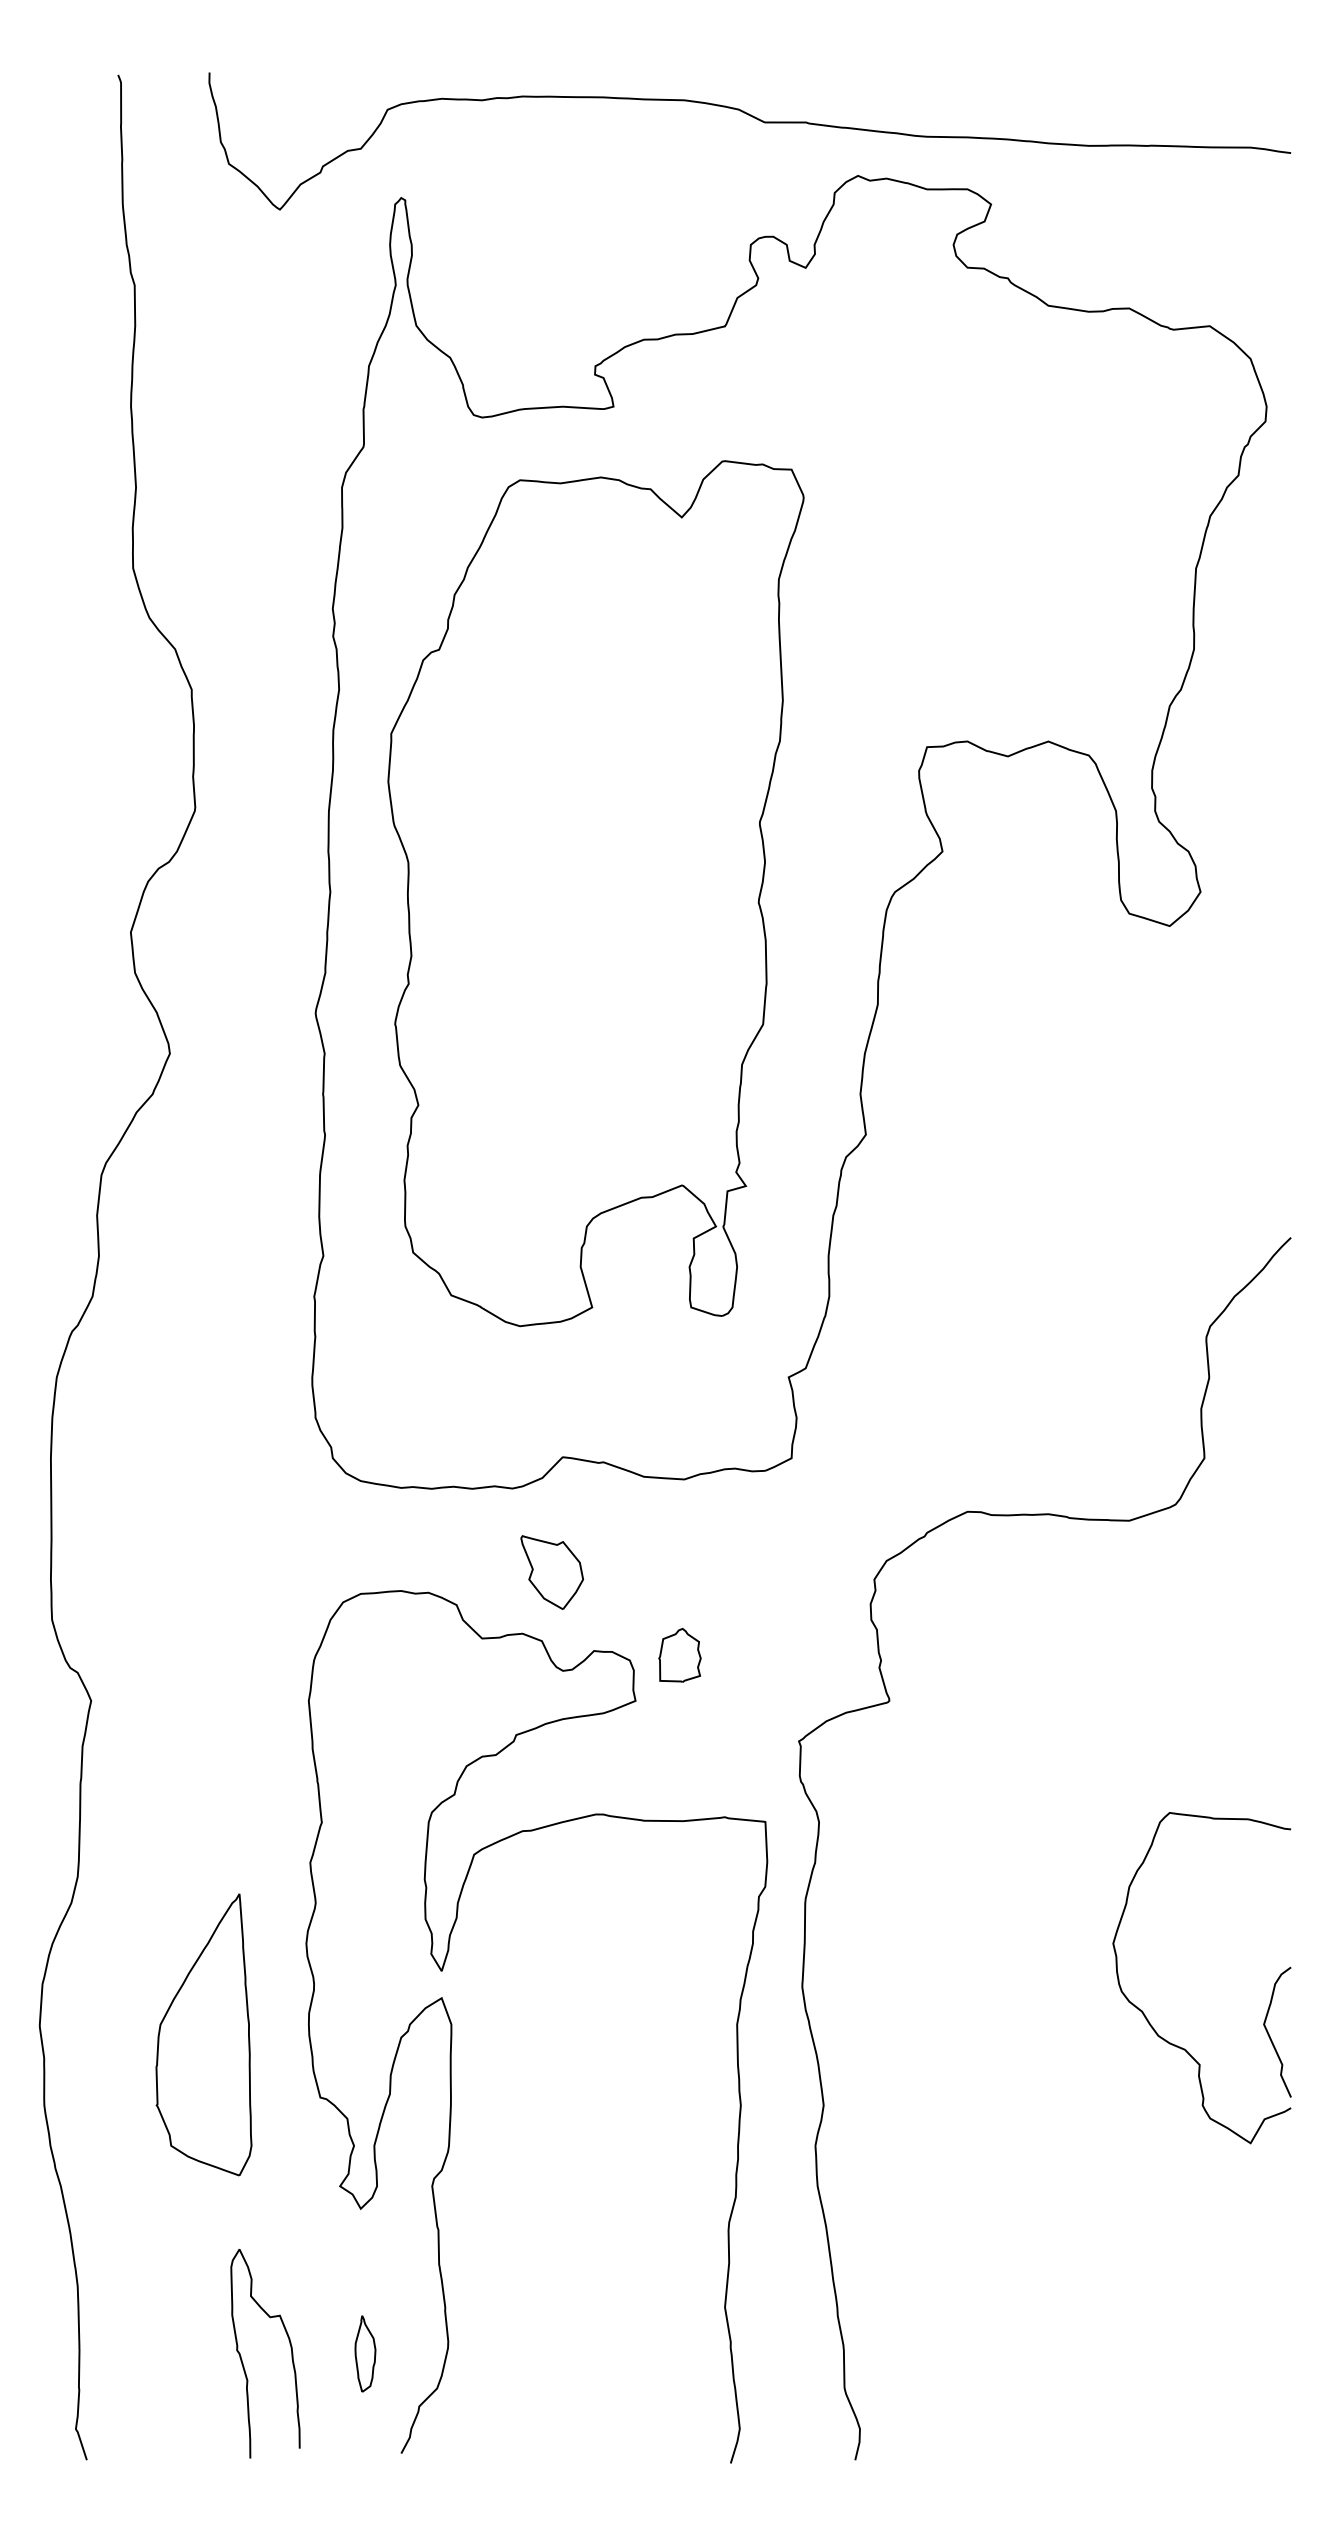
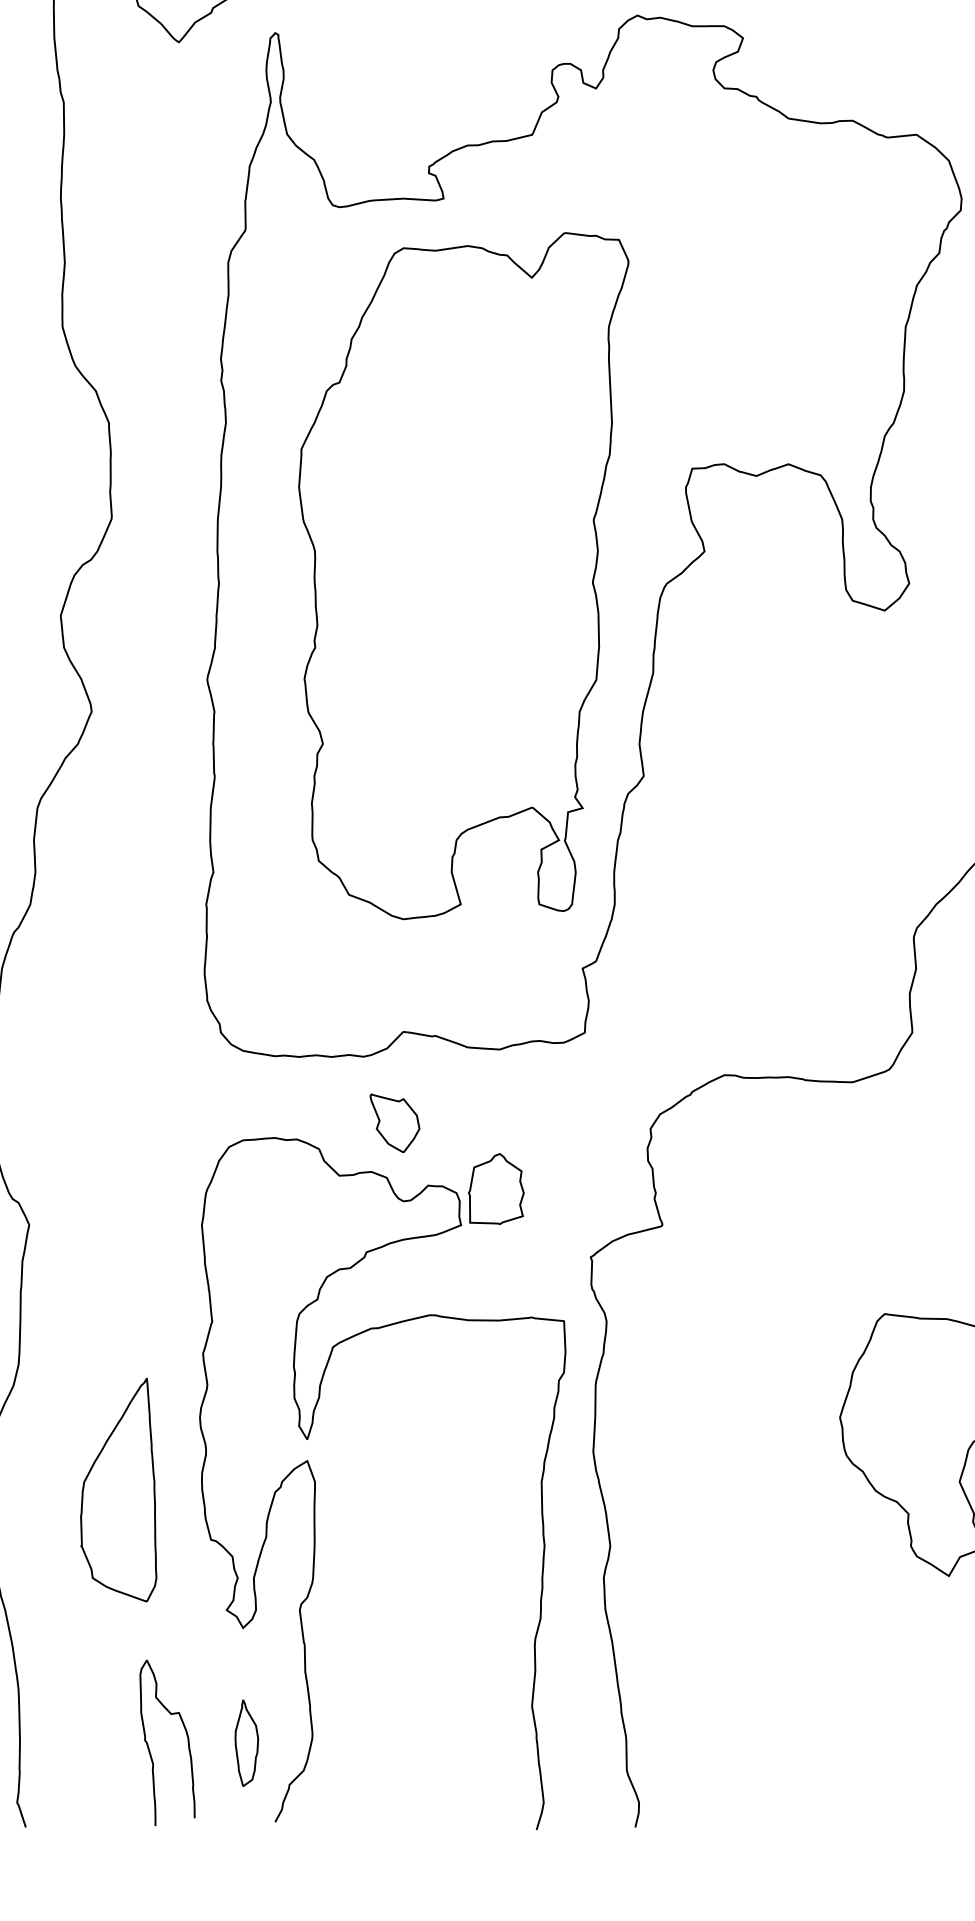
part: (595, 893) -> (463, 576), moved
part: (679, 1655) -> (495, 1189), size x1.67
part: (365, 2353) -> (246, 1742), size x1.43

